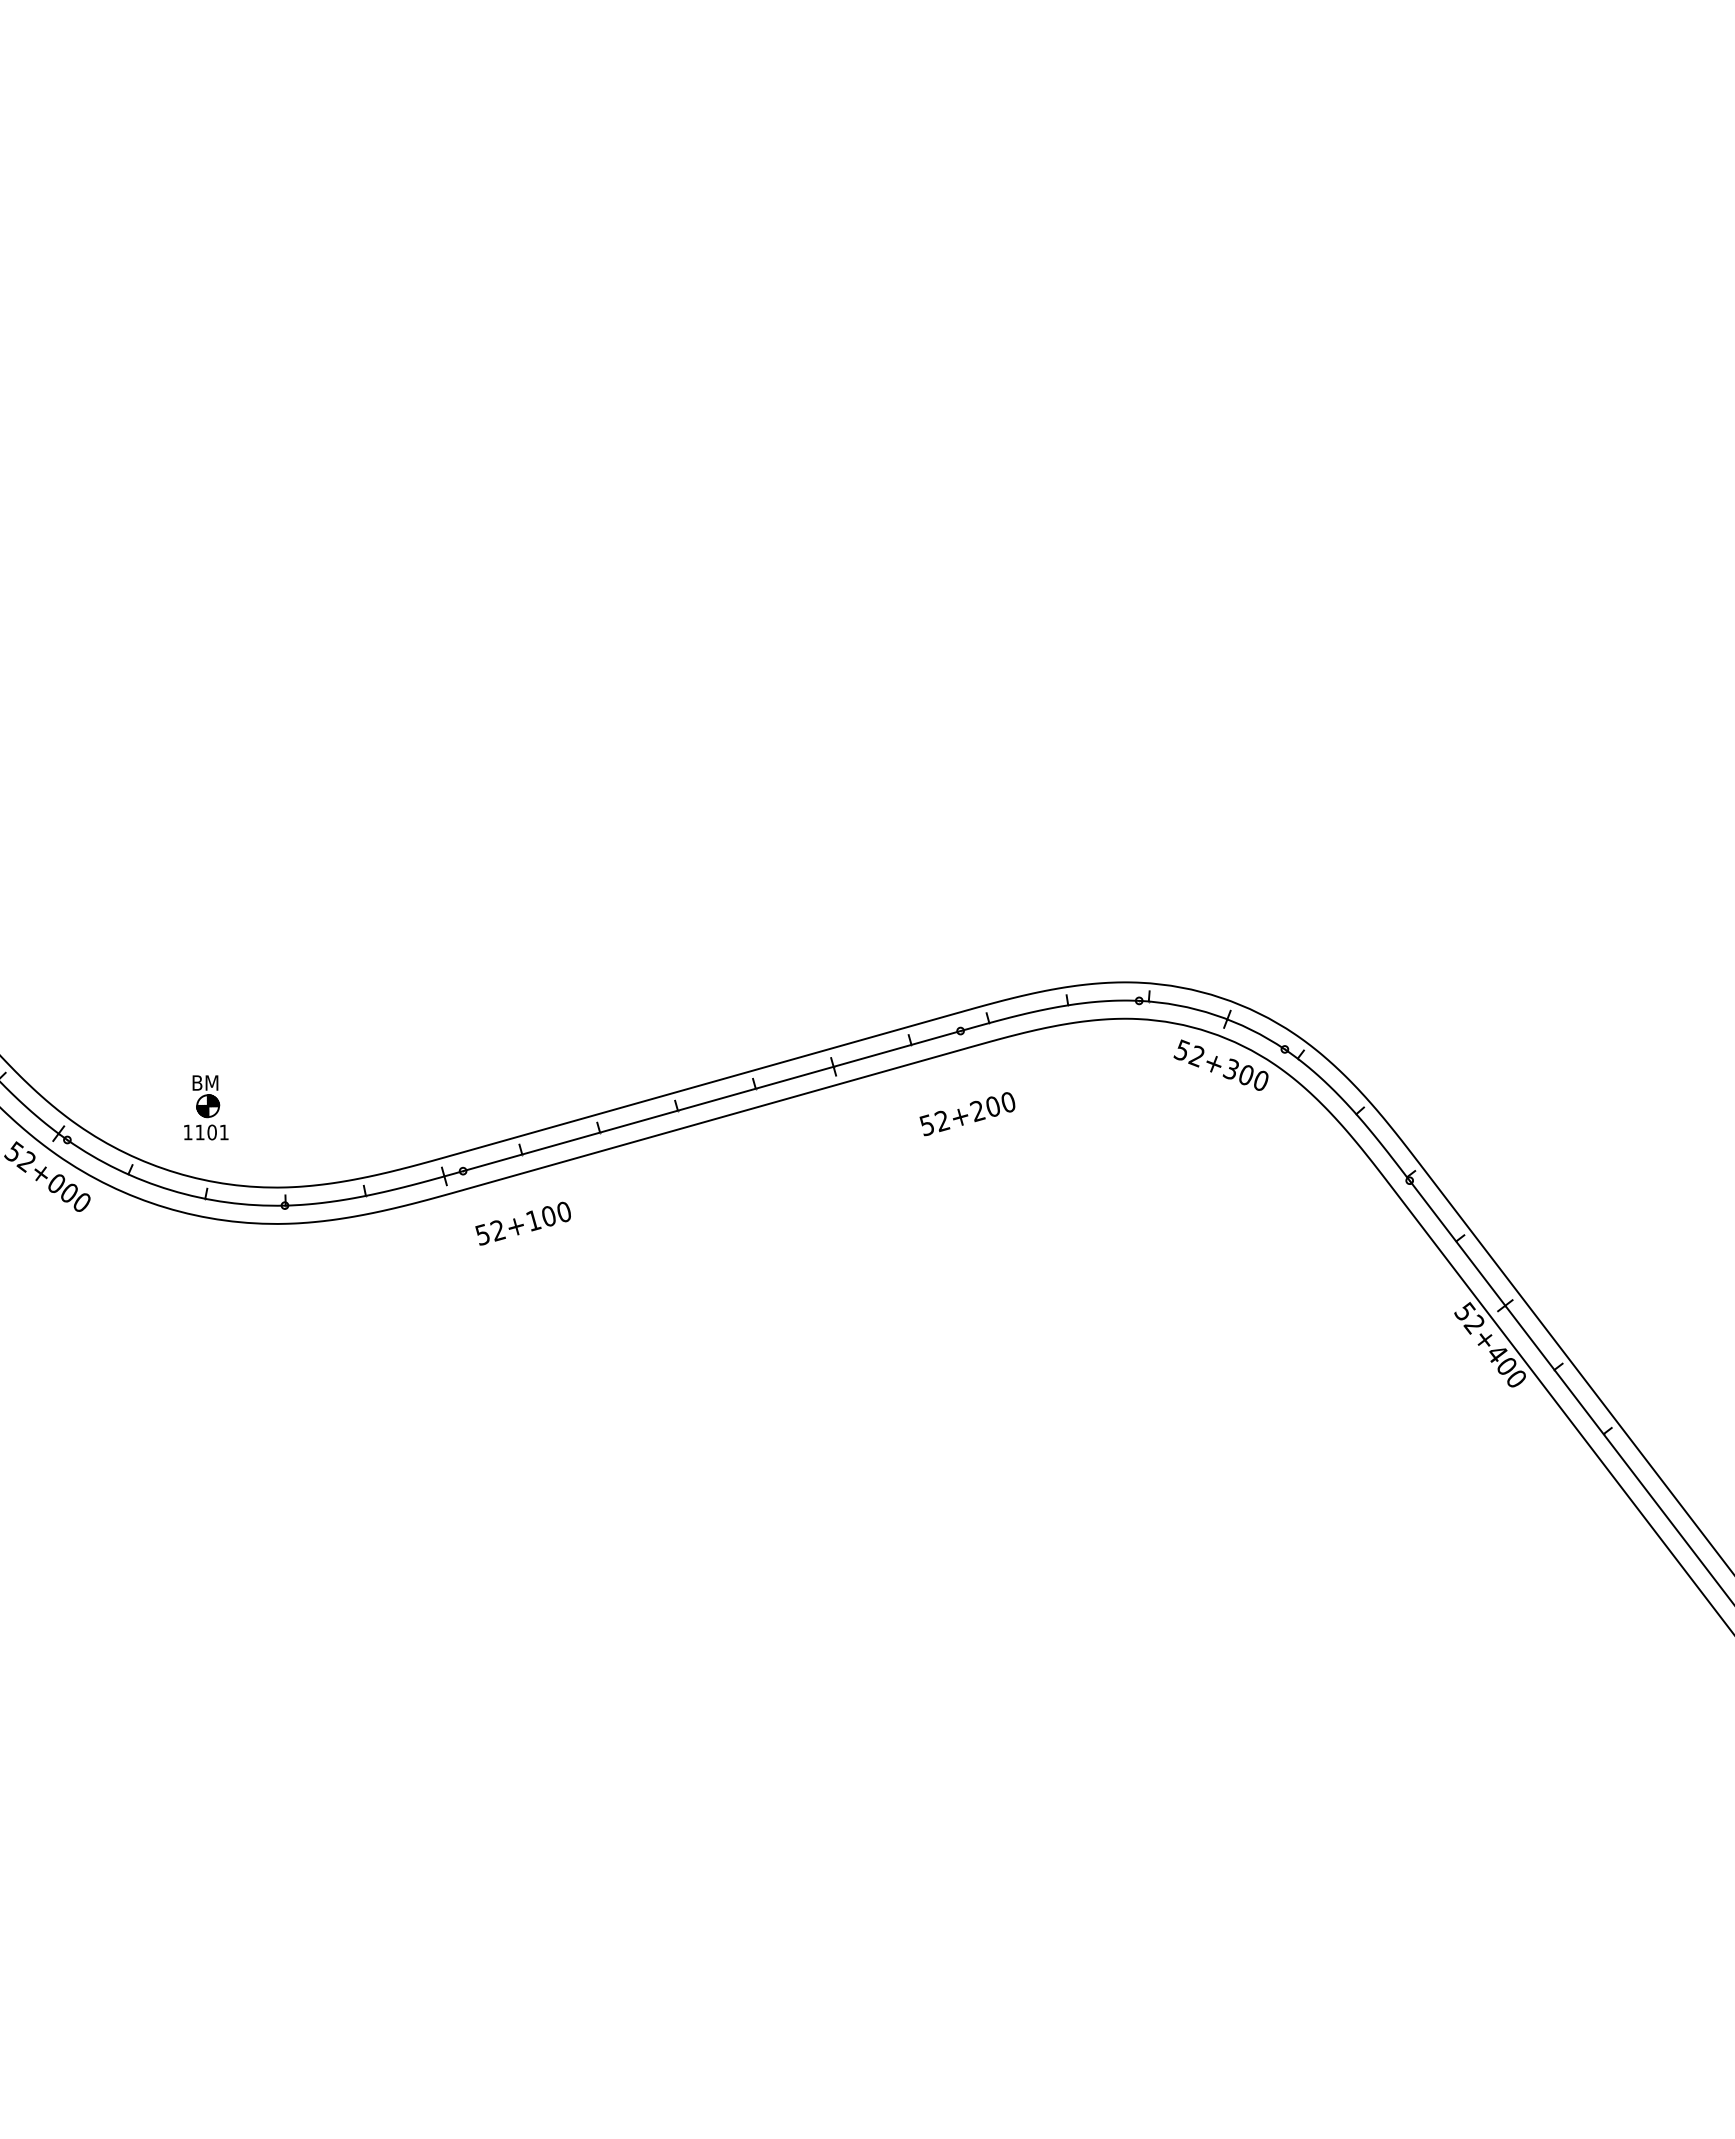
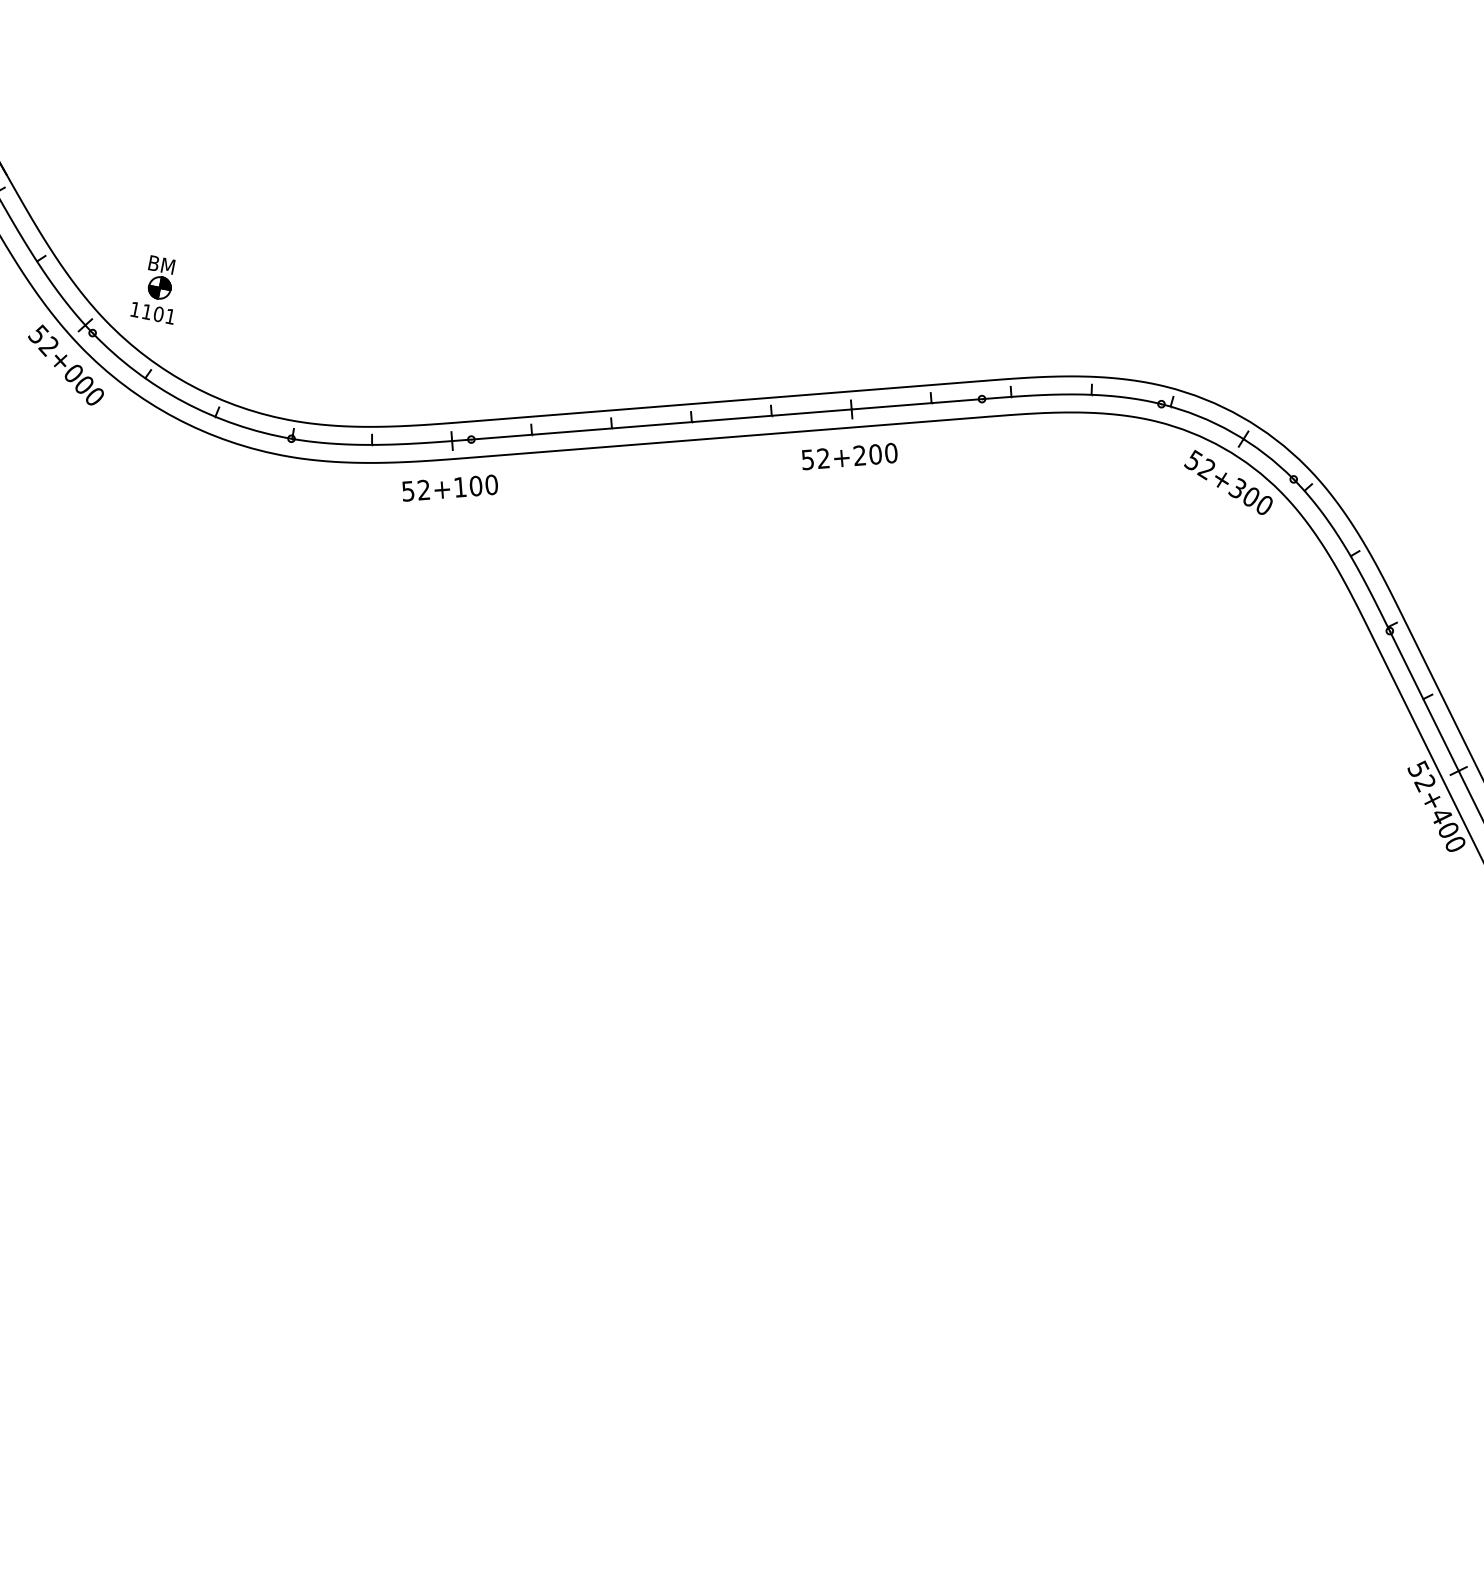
part: (206, 1107) -> (158, 288), moved
text: (967, 1114) -> (849, 457), moved
text: (522, 1223) -> (449, 488), moved

